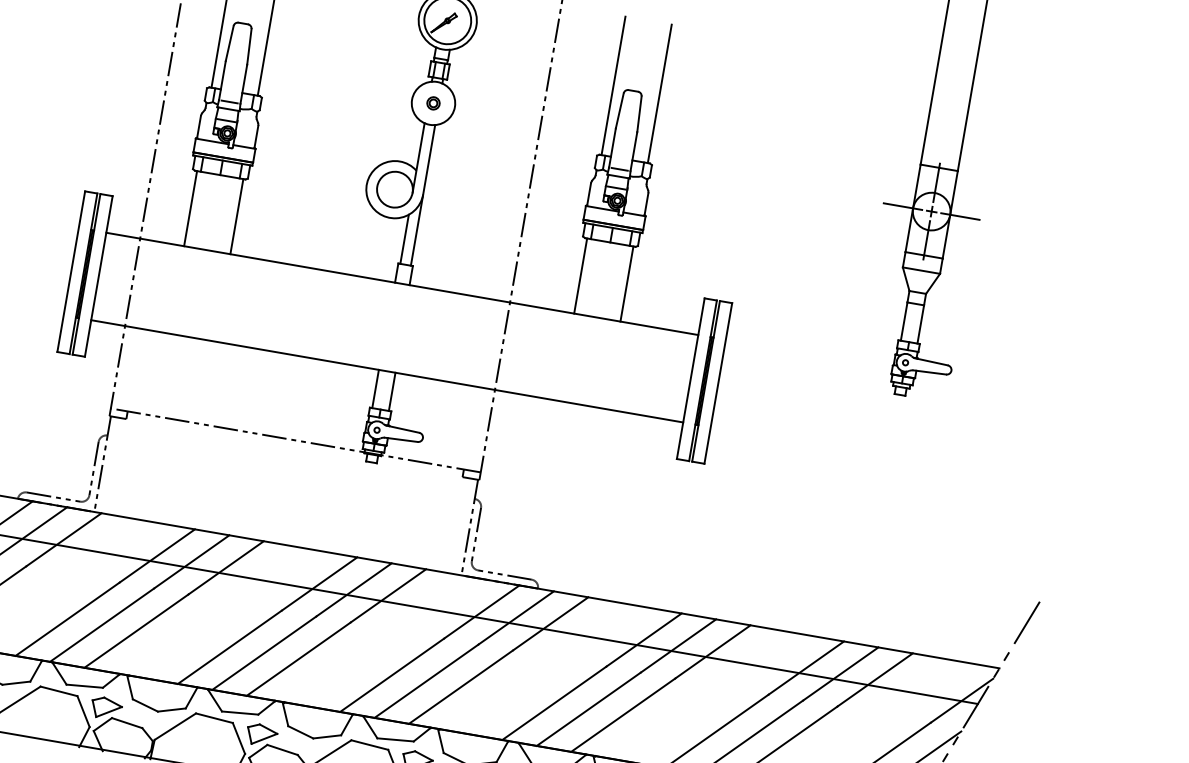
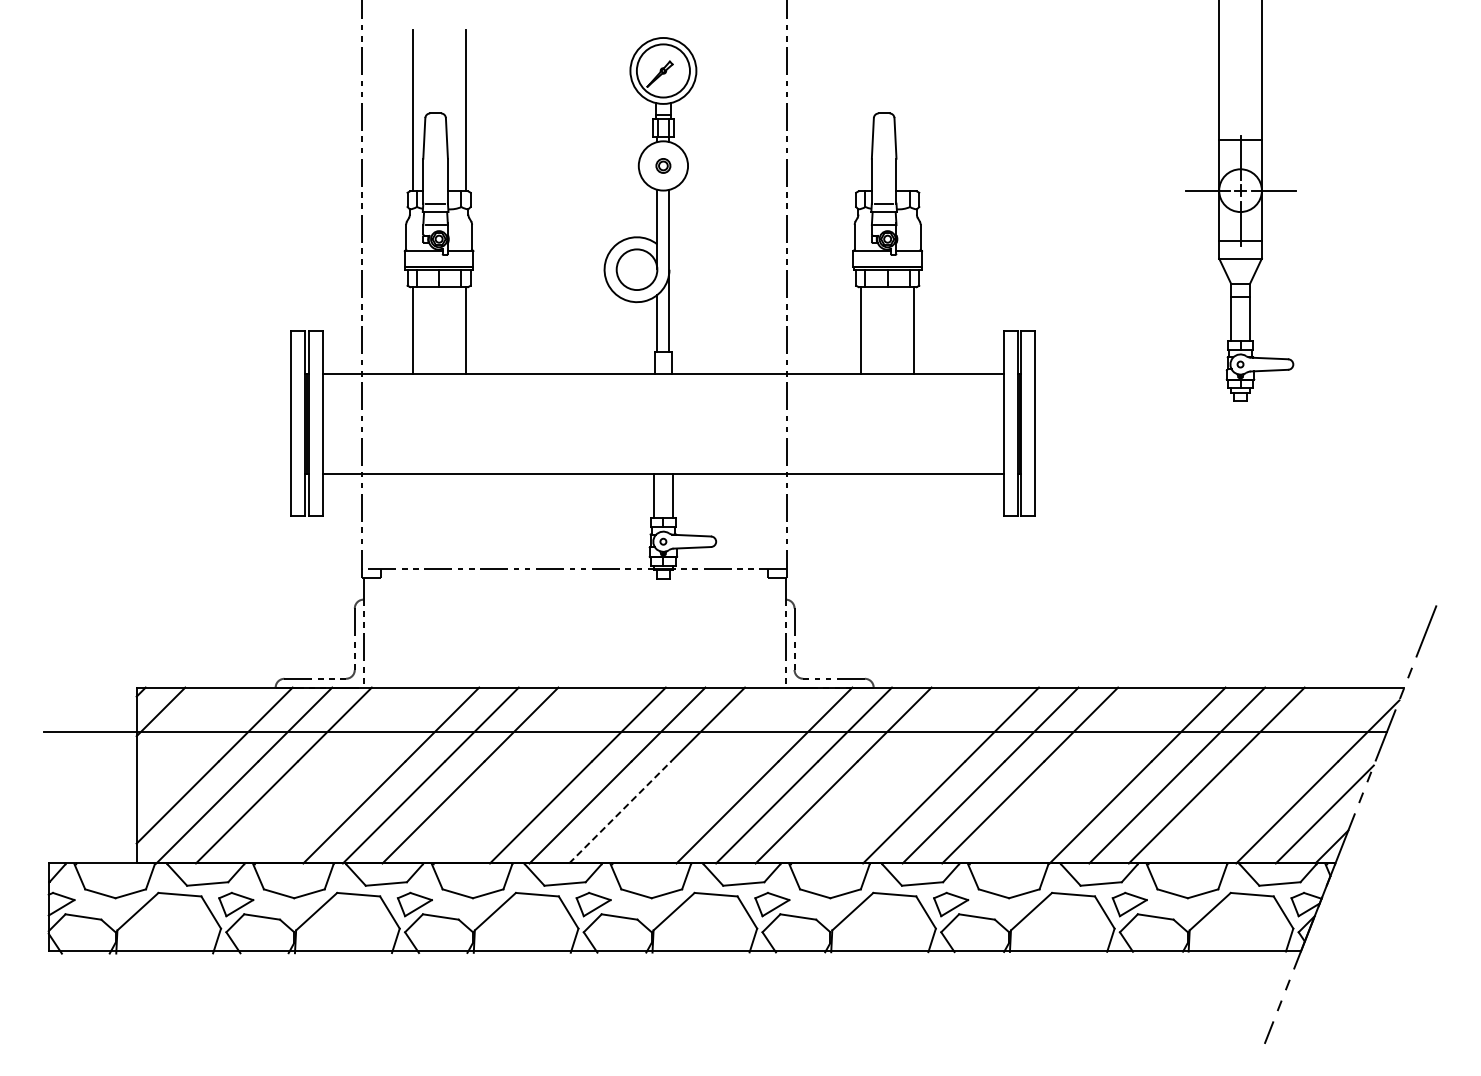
line: (613, 85) -> (861, 111), removed
line: (660, 93) -> (914, 111), removed
line: (299, 659) -> (620, 812), solid -> dashed

